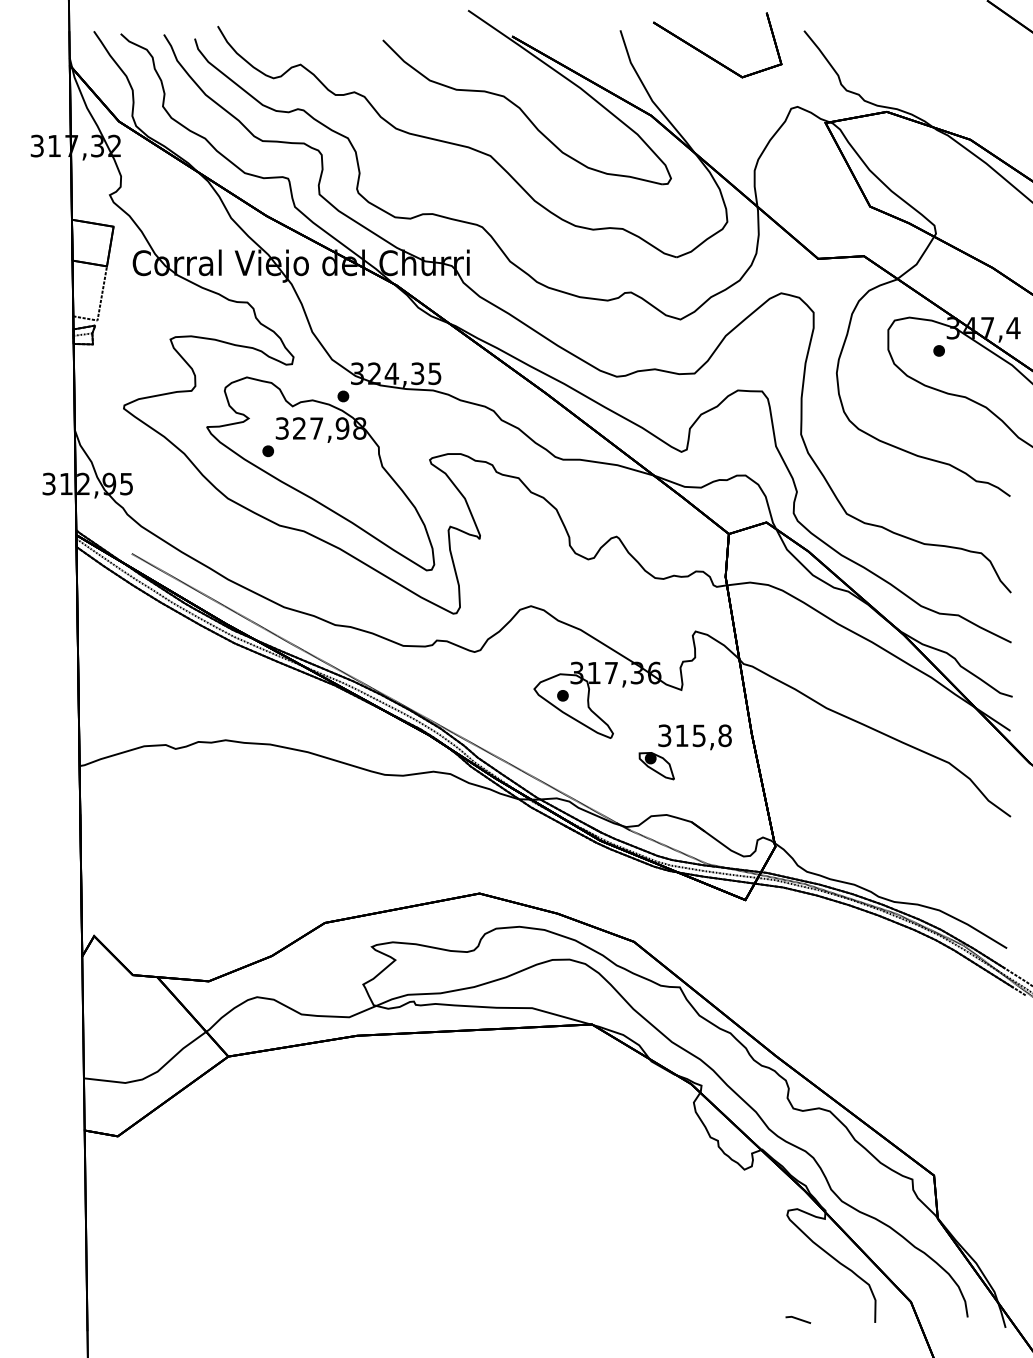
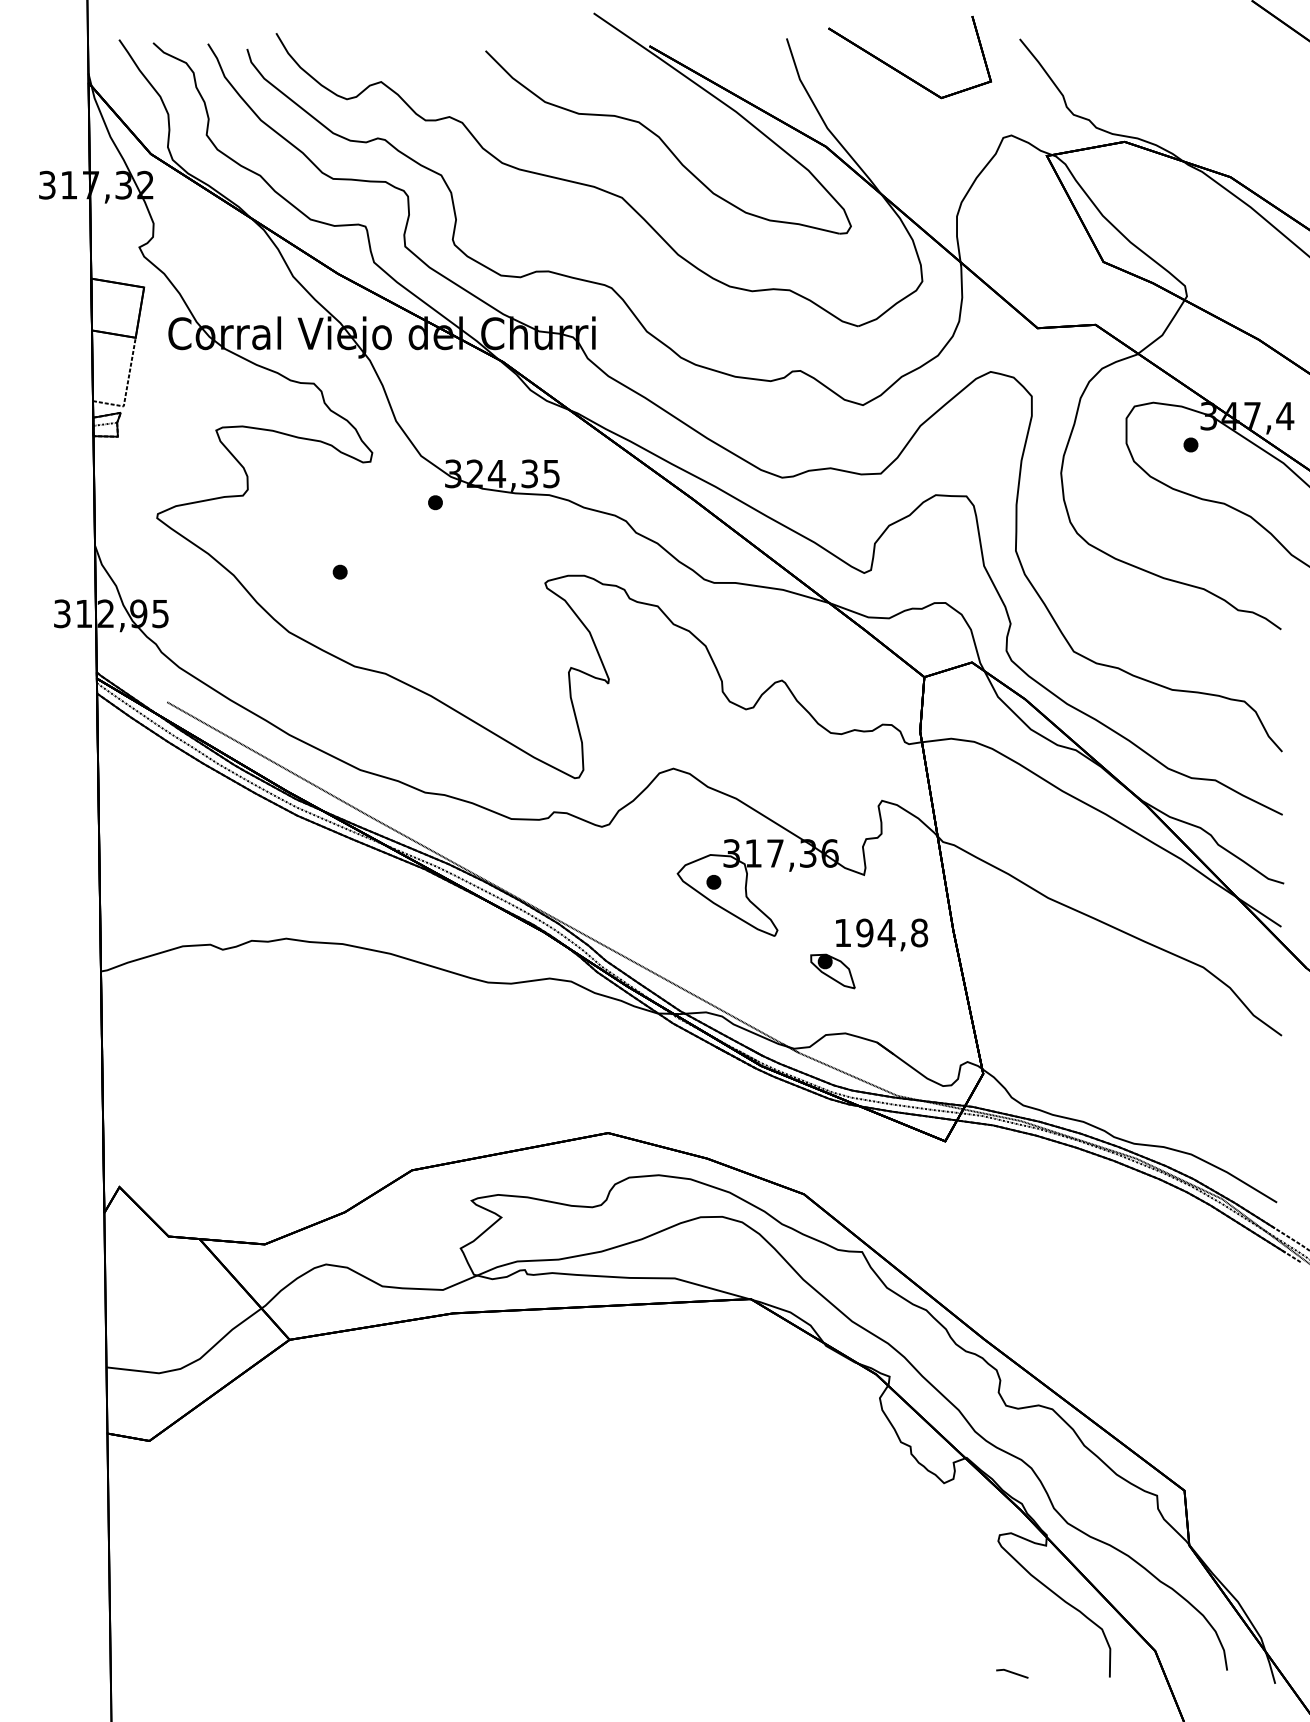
part: (320, 473) -> (406, 600), removed
text: (681, 735) -> (864, 932), 315,8 -> 194,8

